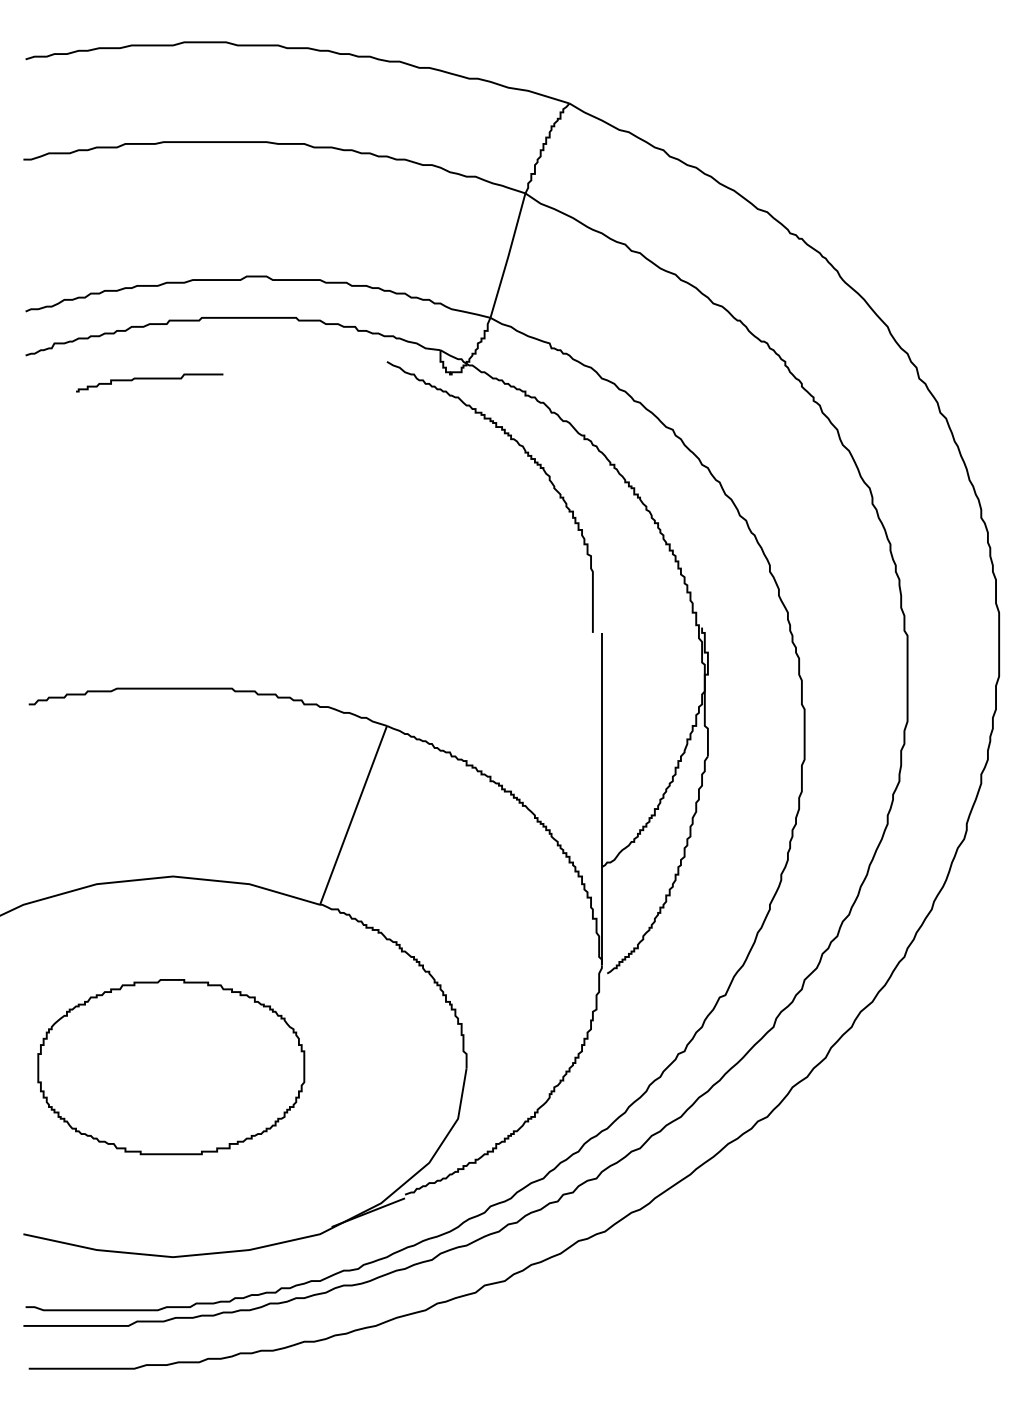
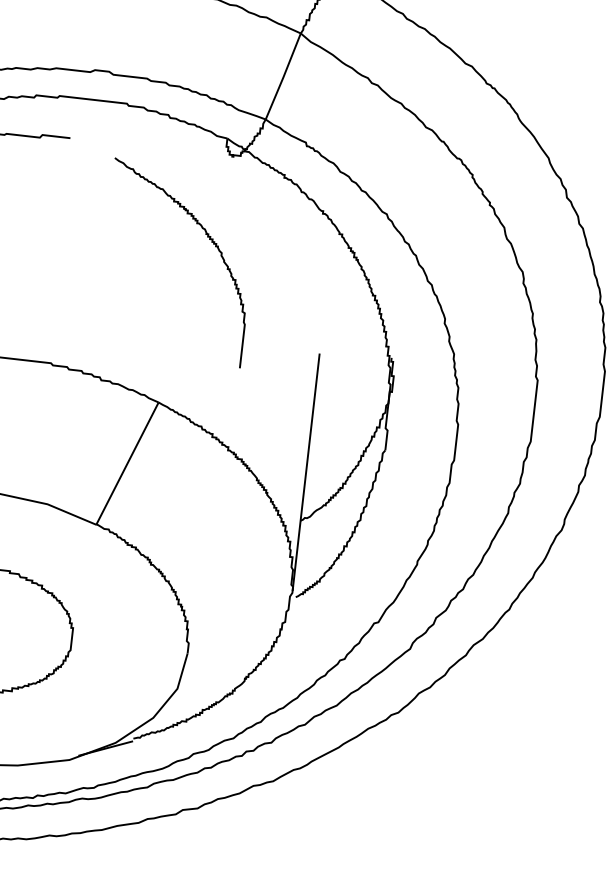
curve: (527, 456) -> (207, 237), moved

